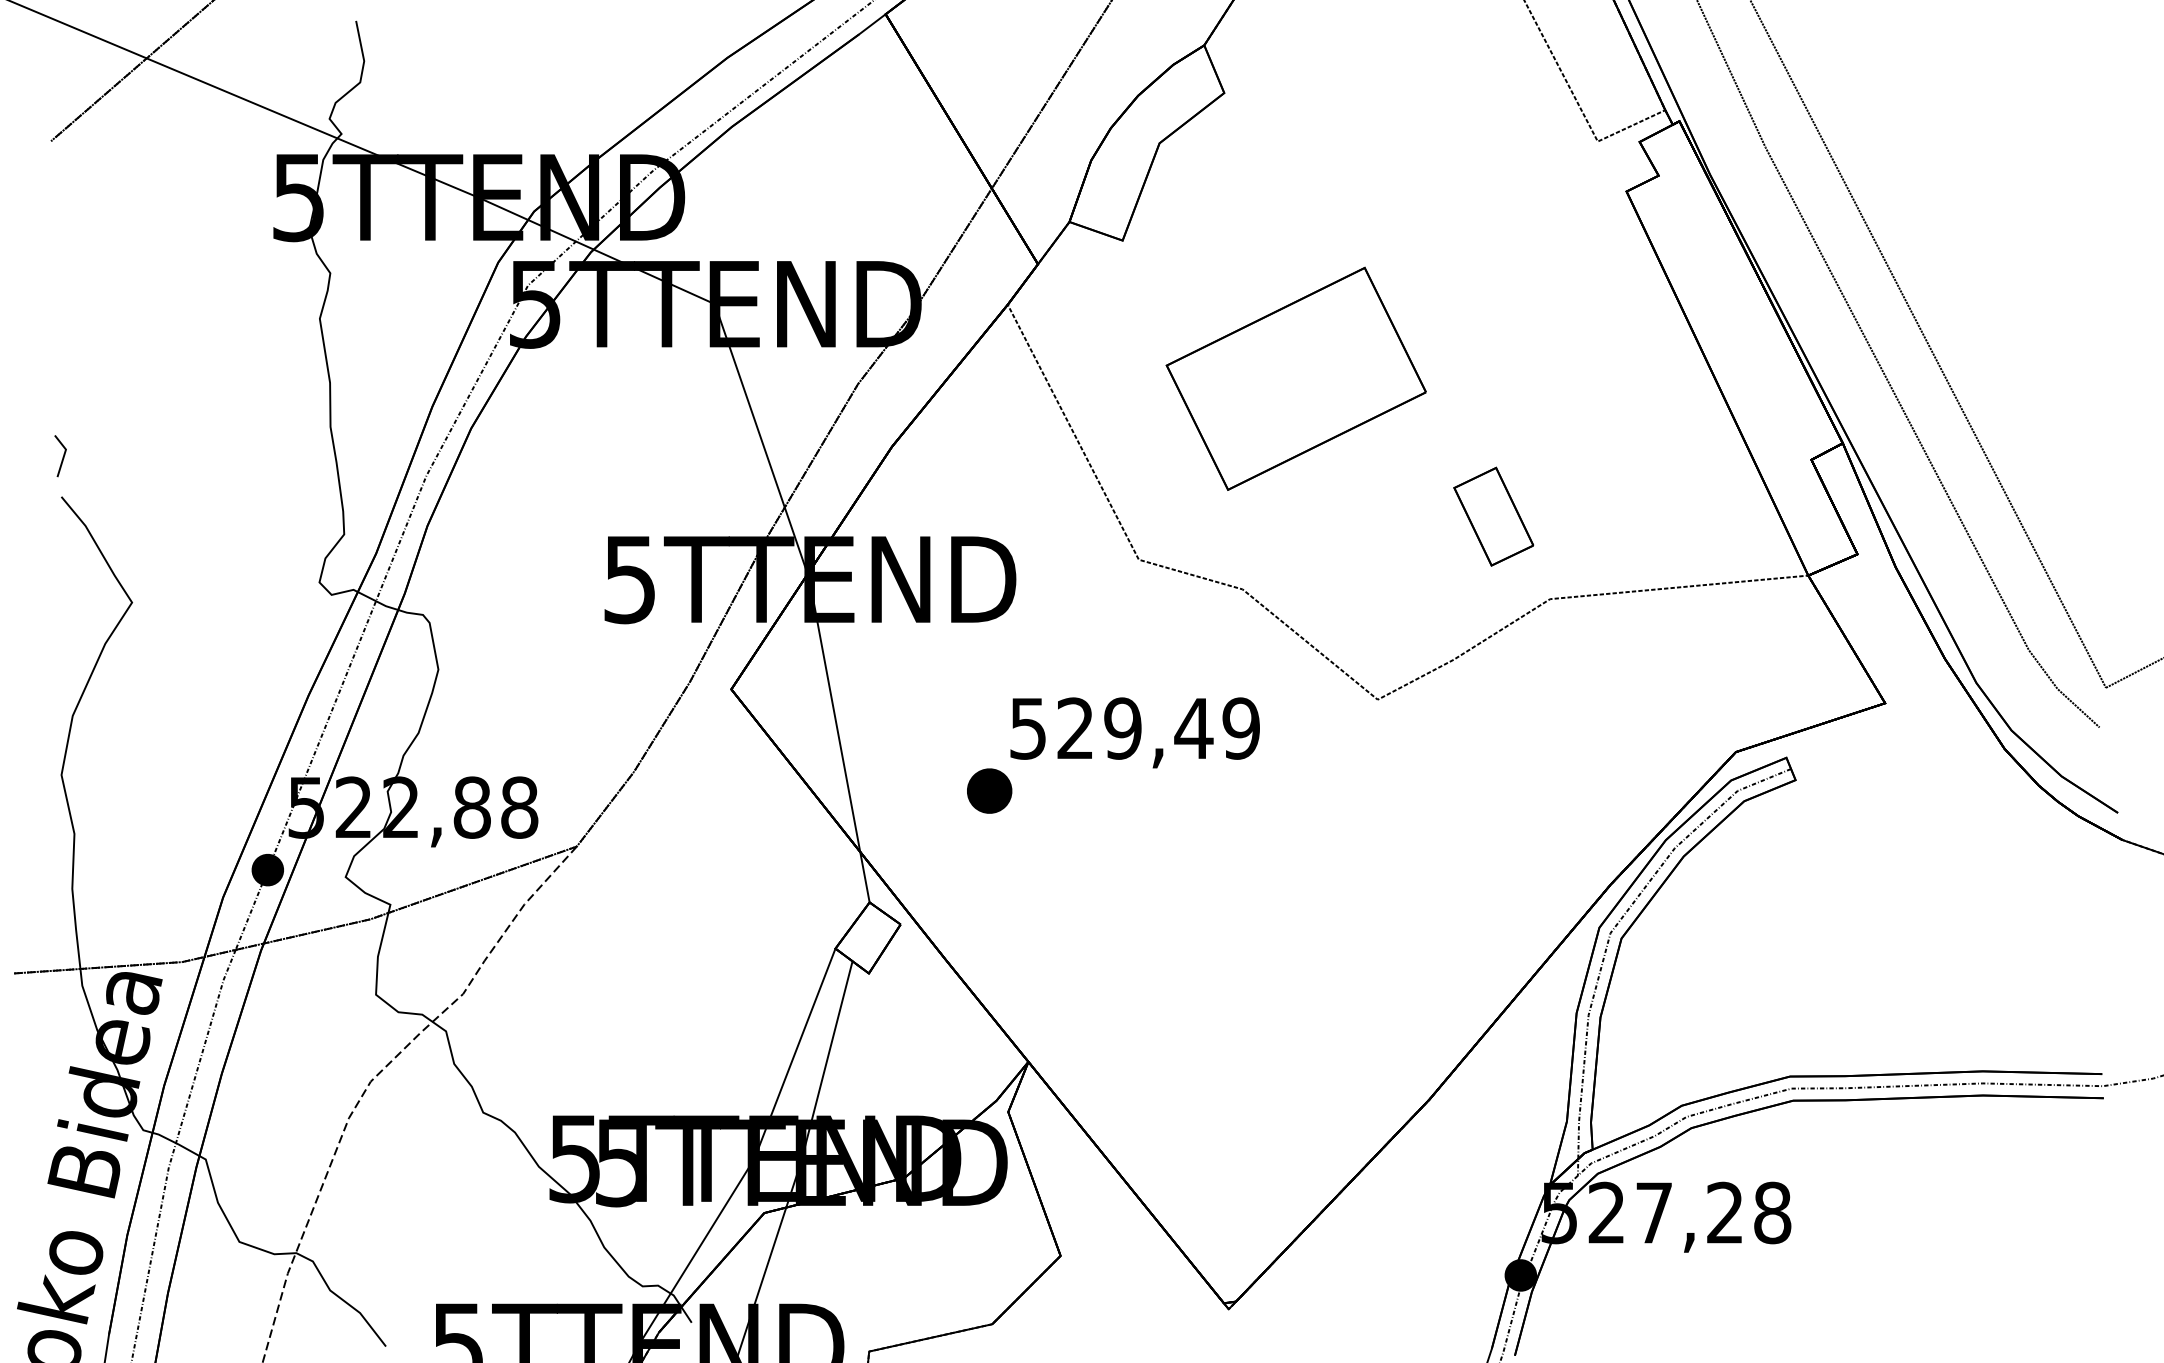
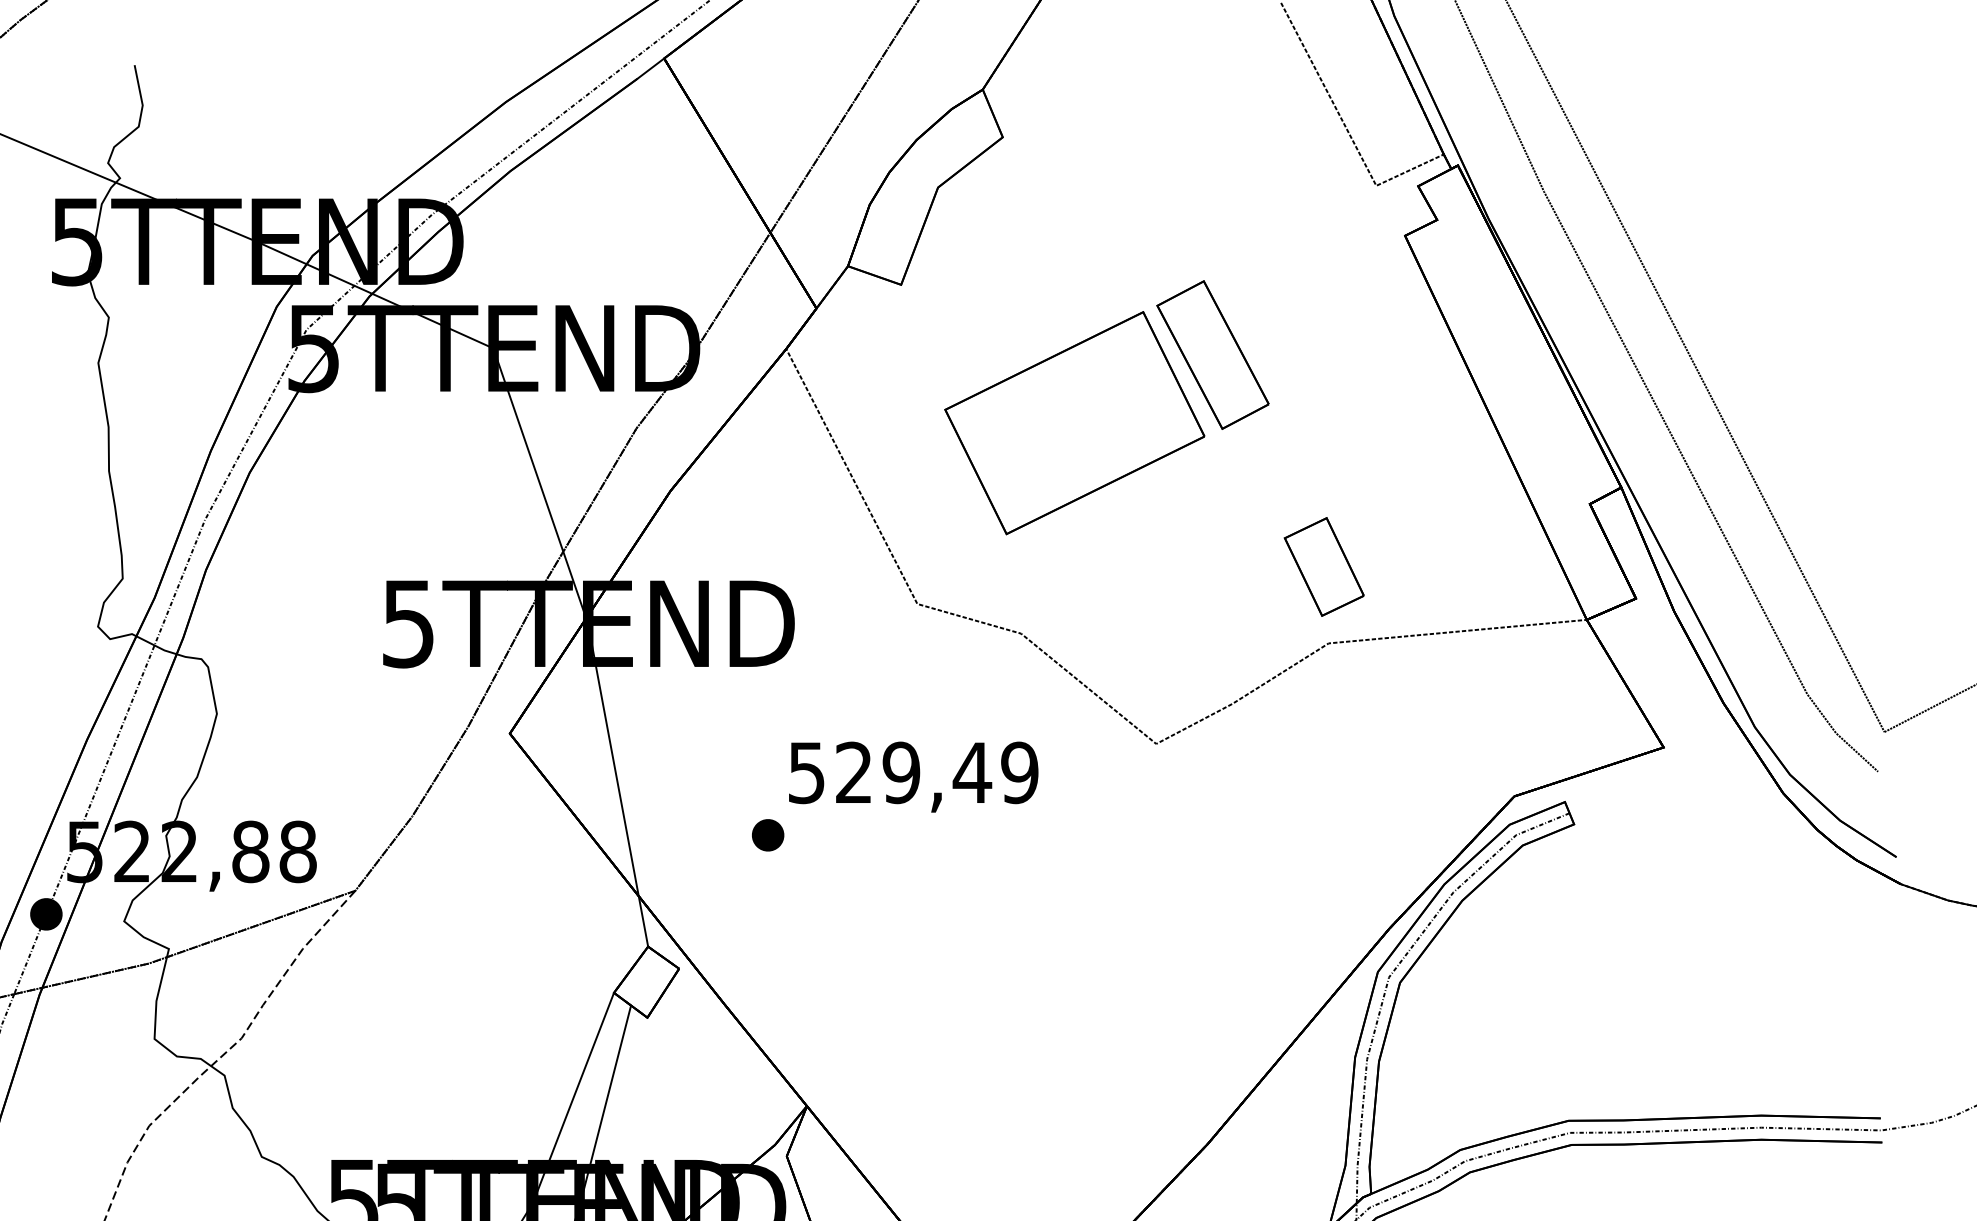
part: (1433, 310) -> (1212, 354), added
part: (1493, 516) -> (1324, 566), moved
part: (989, 790) -> (768, 834), size x0.71

